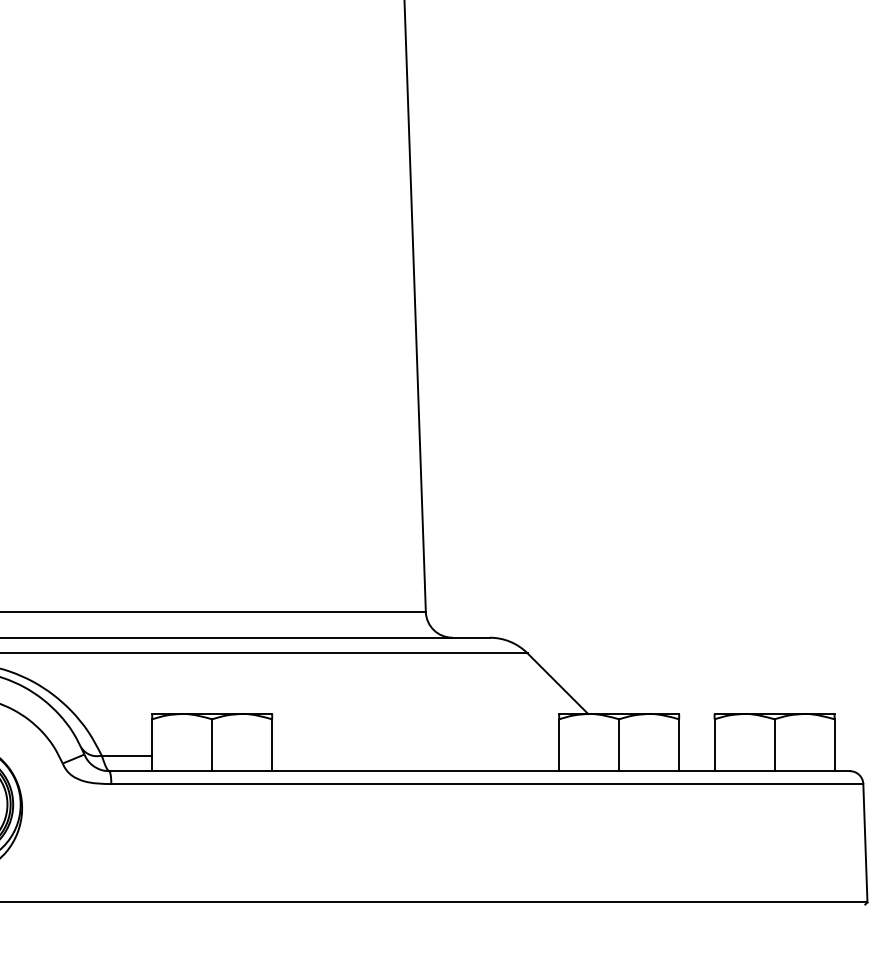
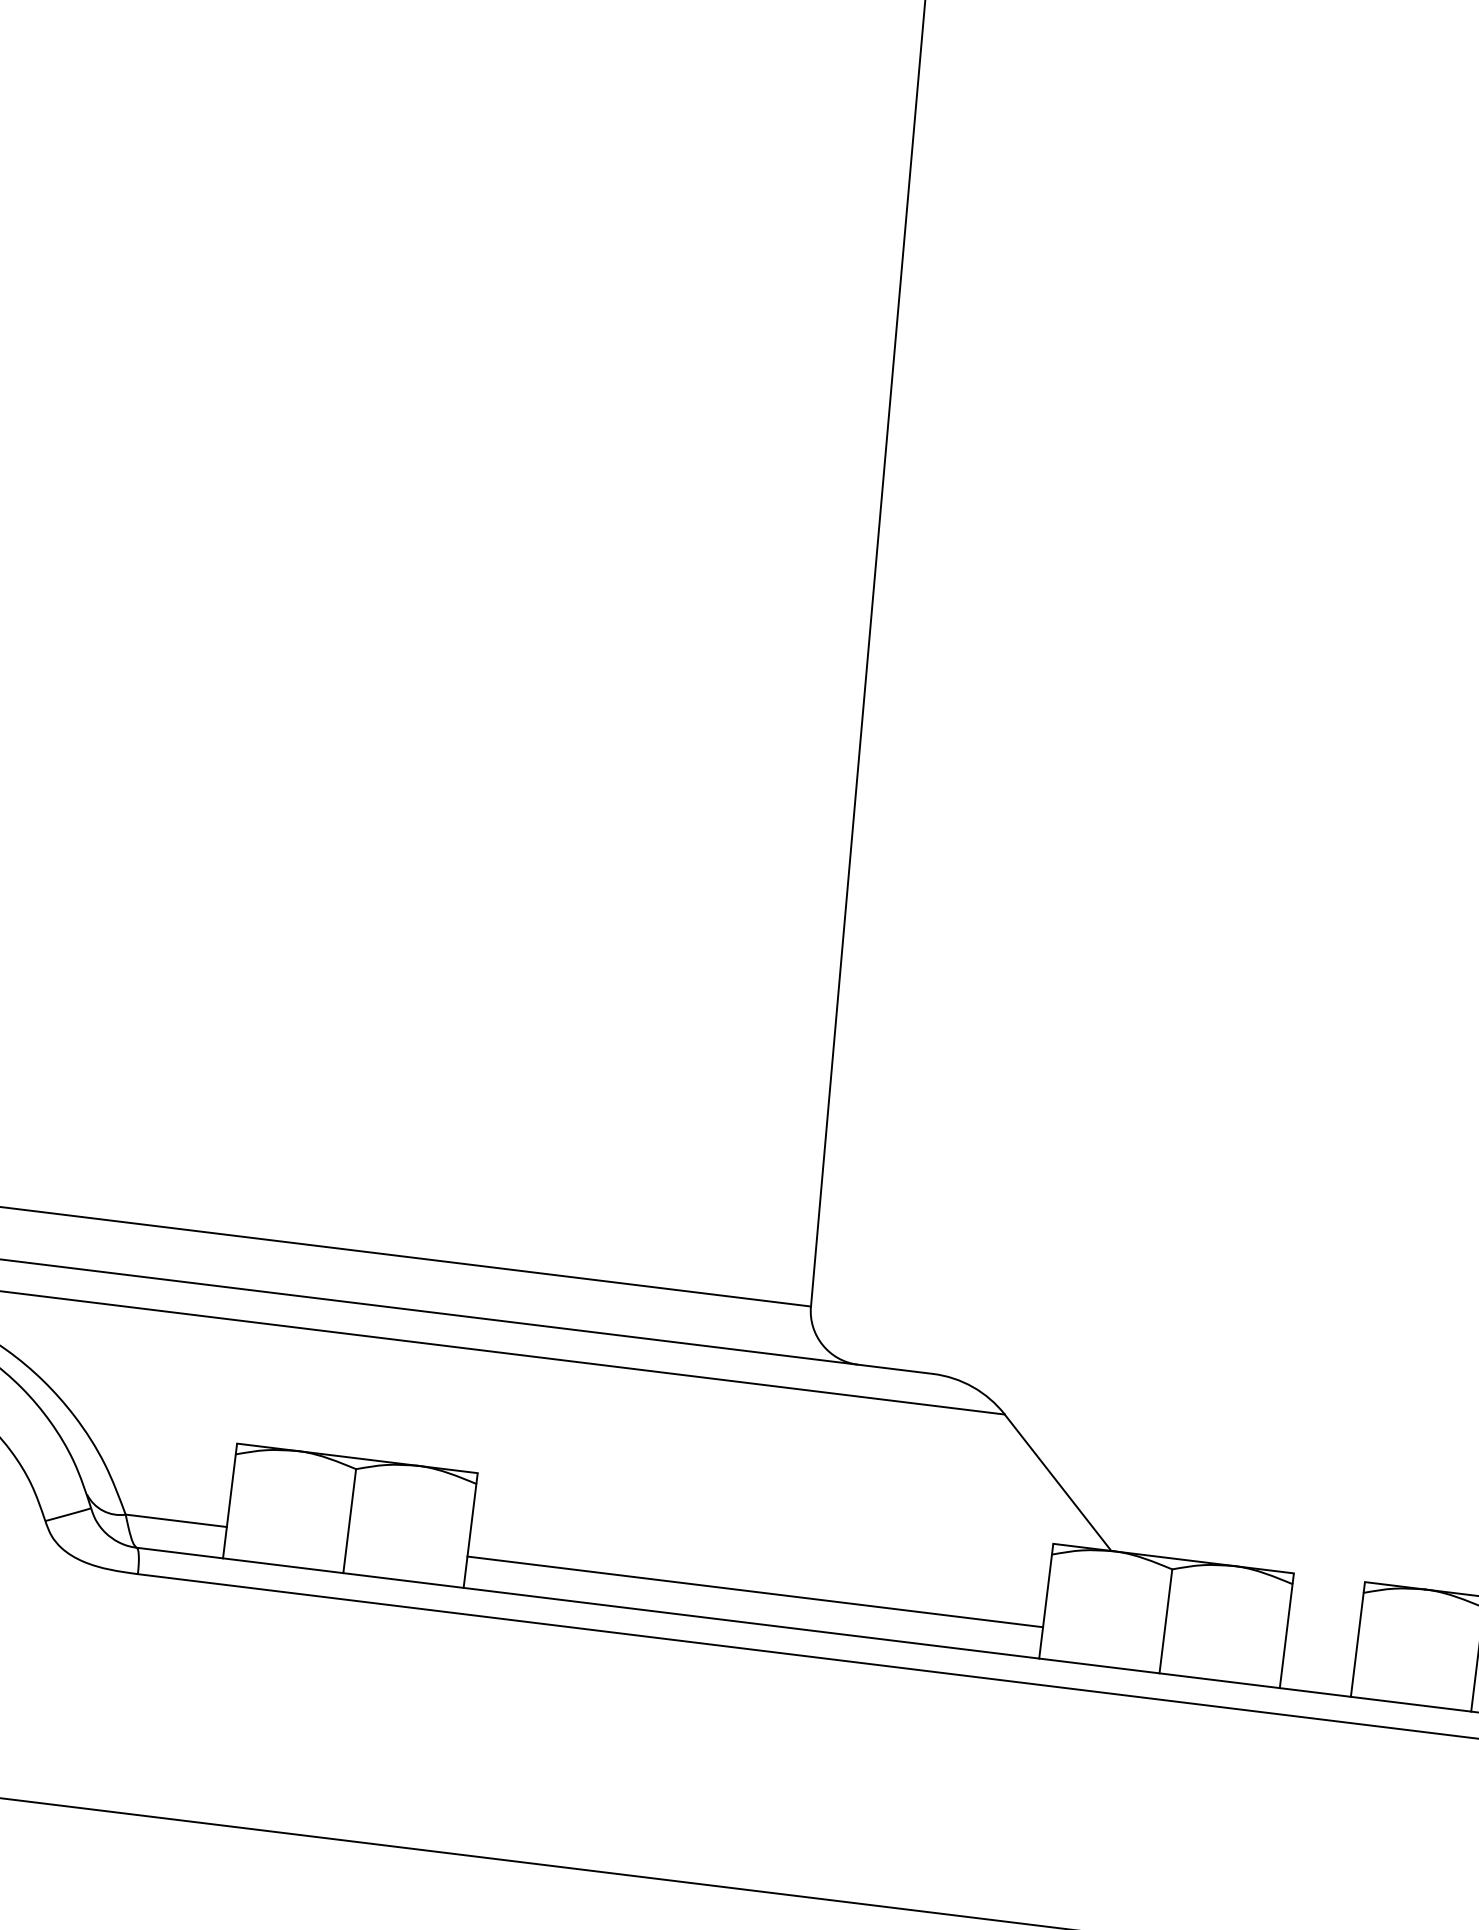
line: (415, 755) -> (754, 1591), added

